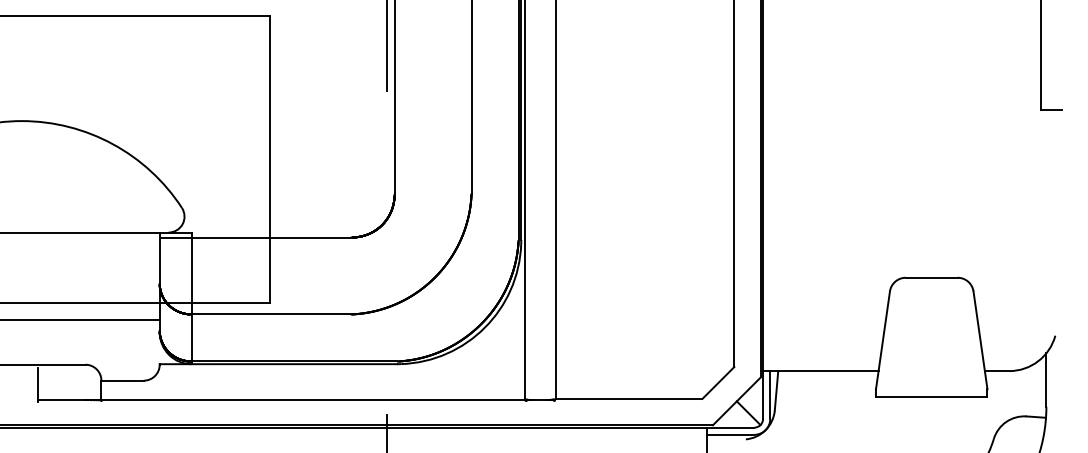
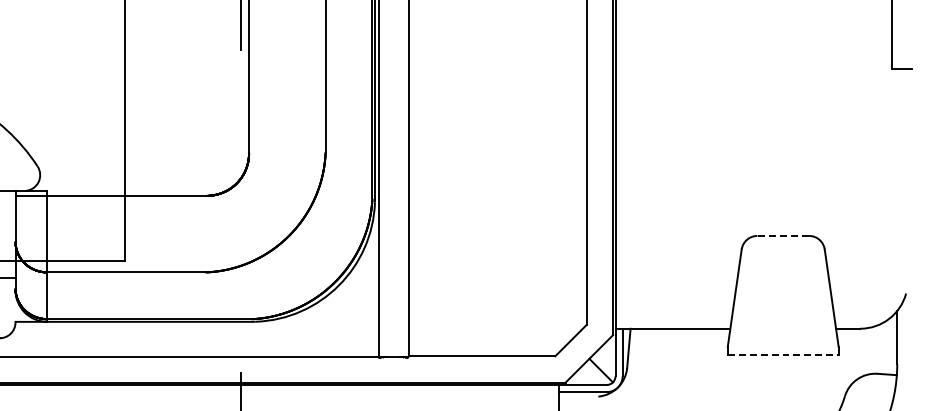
line: (931, 277) -> (782, 235), solid -> dashed
line: (931, 397) -> (782, 354), solid -> dashed

